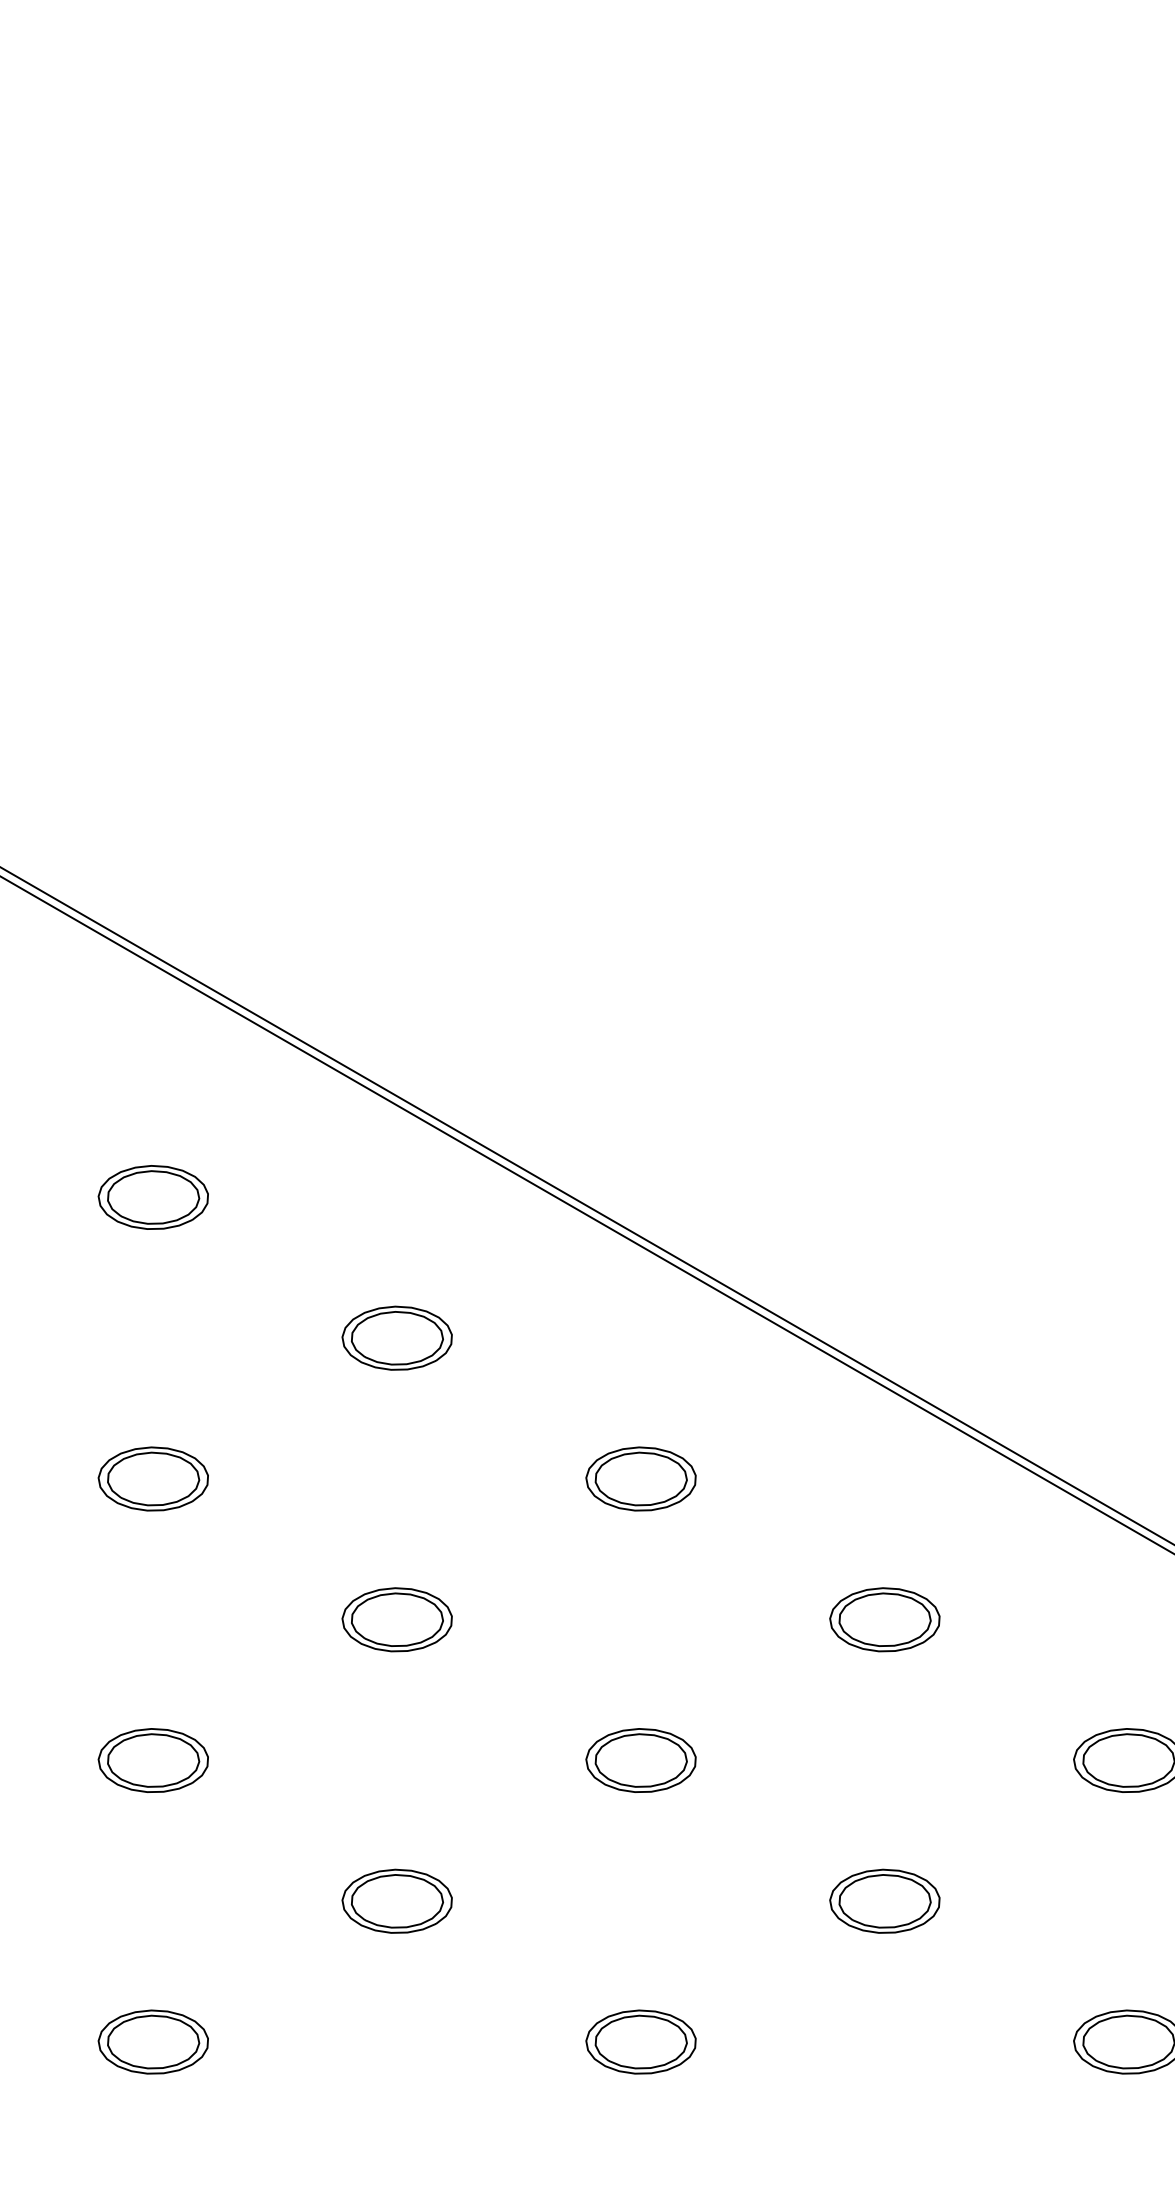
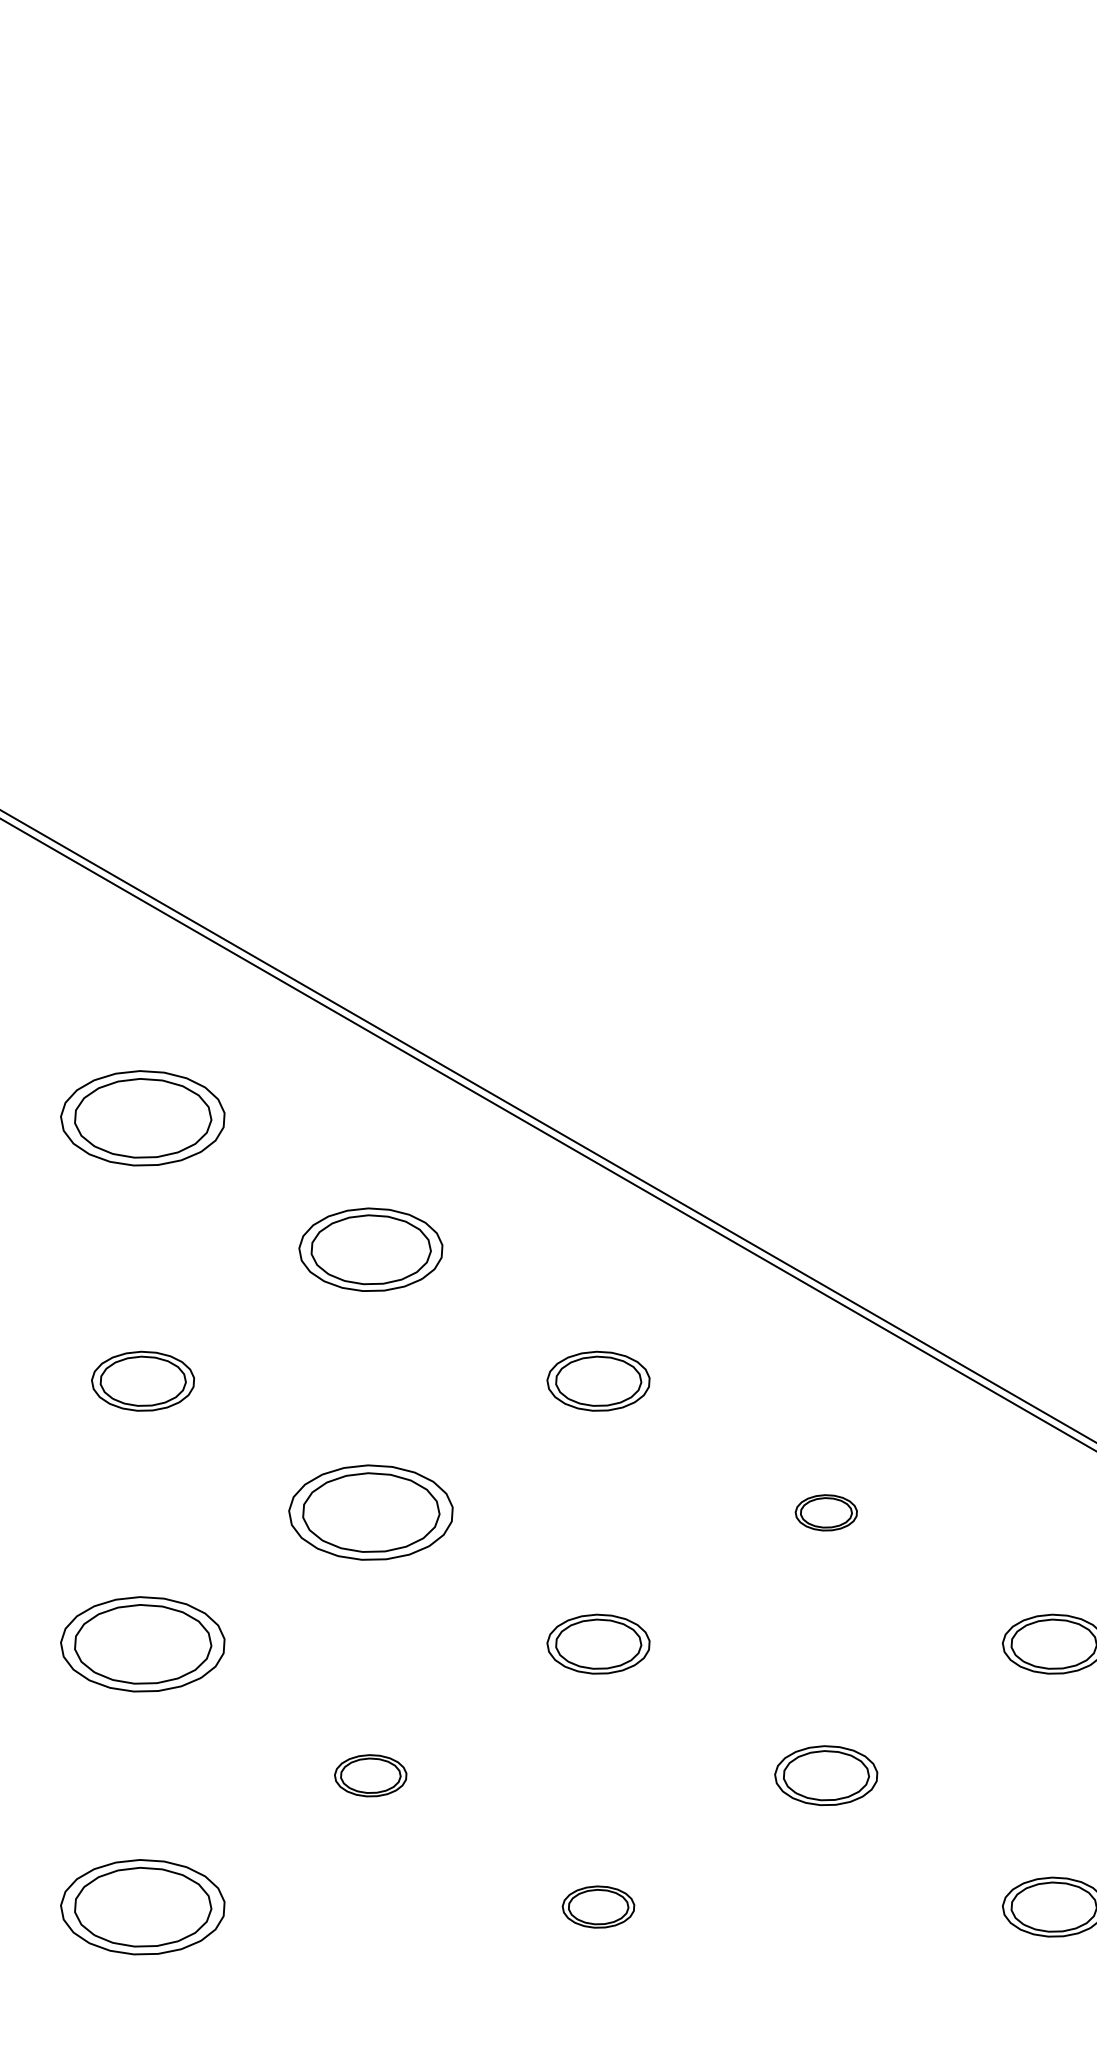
part: (153, 1197) -> (143, 1118), size x1.6
part: (396, 1337) -> (370, 1249), size x1.4
part: (396, 1619) -> (370, 1512), size x1.6
part: (885, 1619) -> (826, 1512), size x0.6
part: (153, 1759) -> (143, 1643), size x1.6
part: (396, 1901) -> (370, 1775), size x0.7
part: (153, 2041) -> (143, 1906), size x1.6
part: (641, 2041) -> (598, 1906), size x0.7

